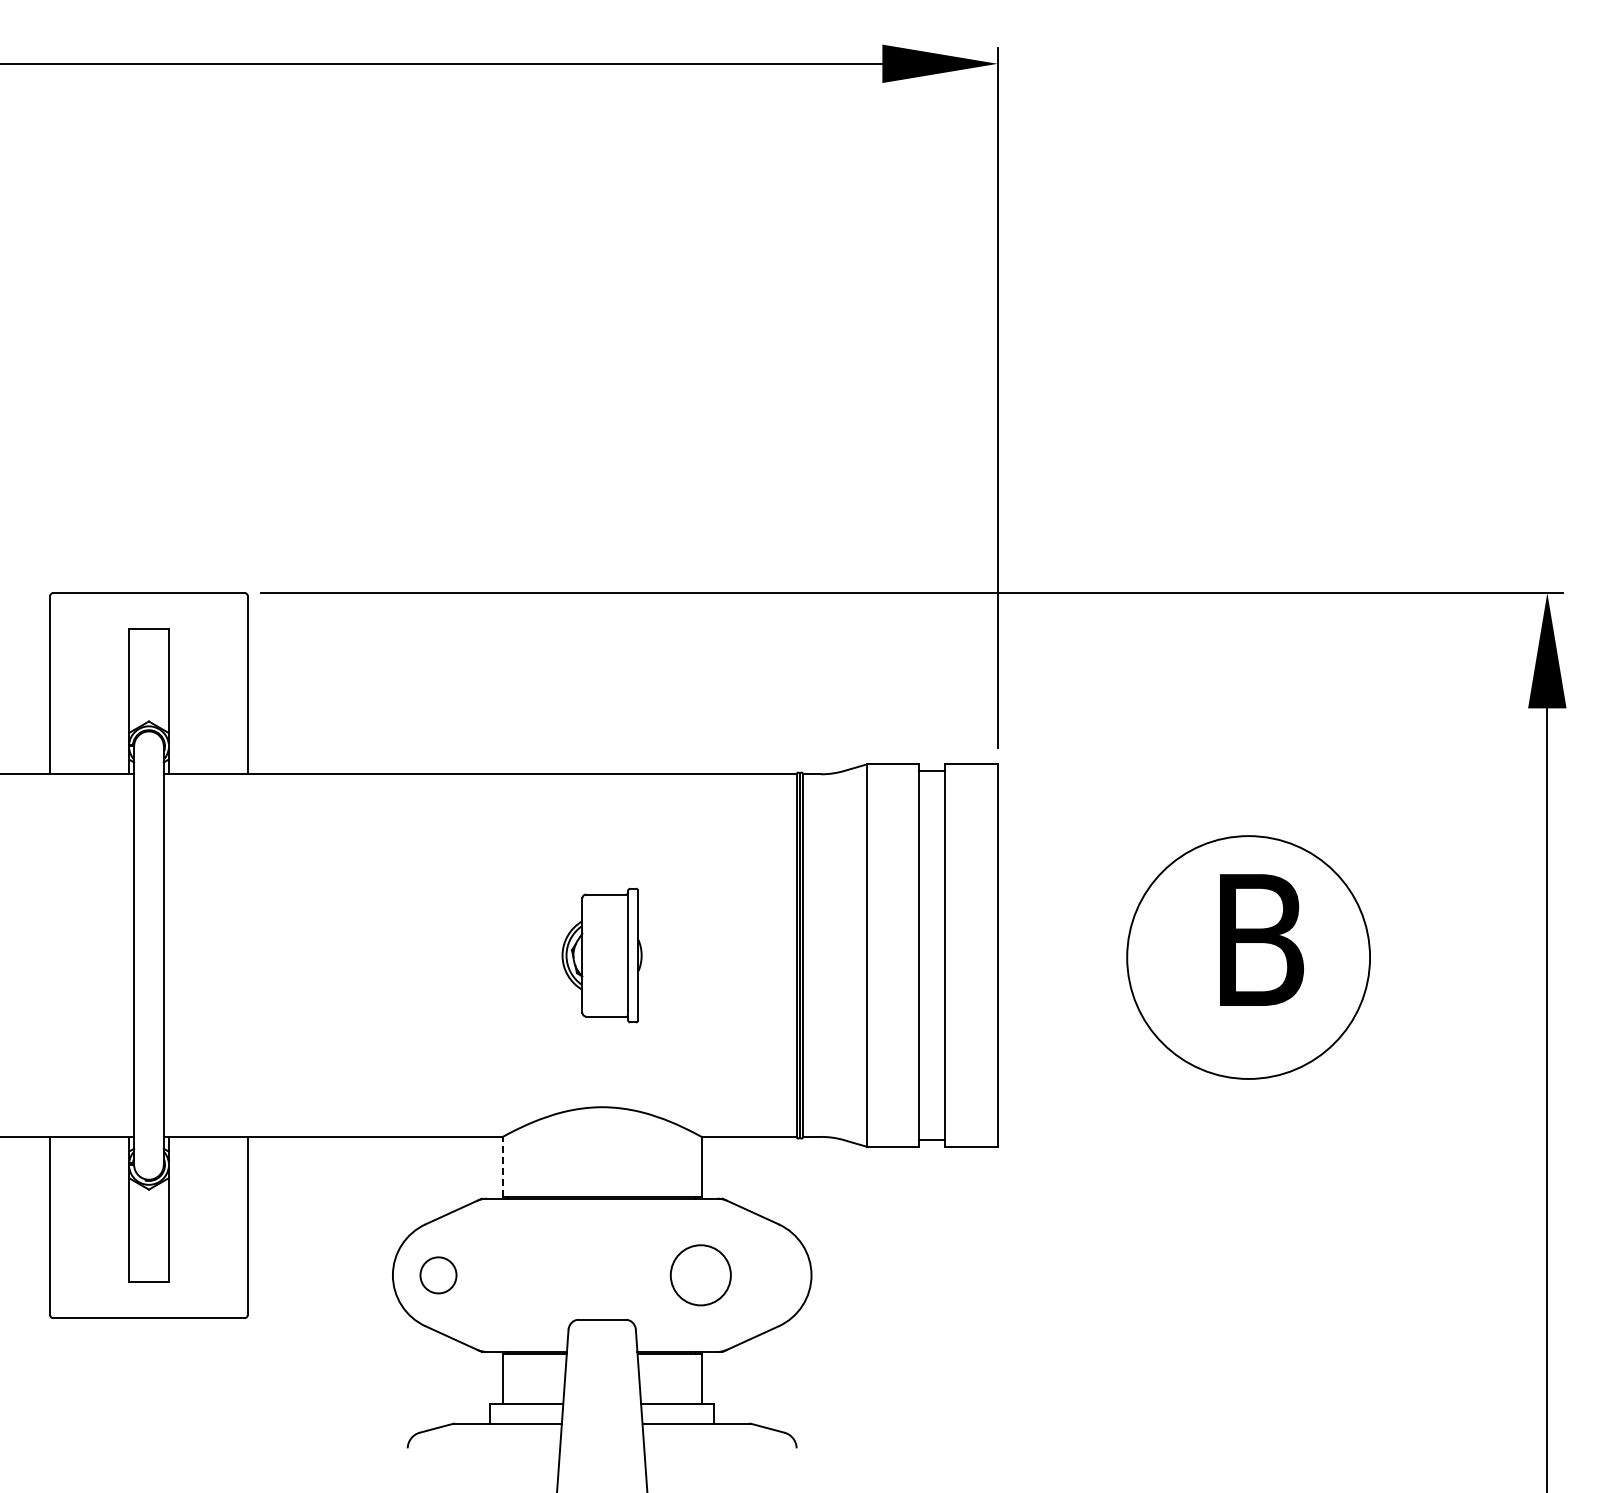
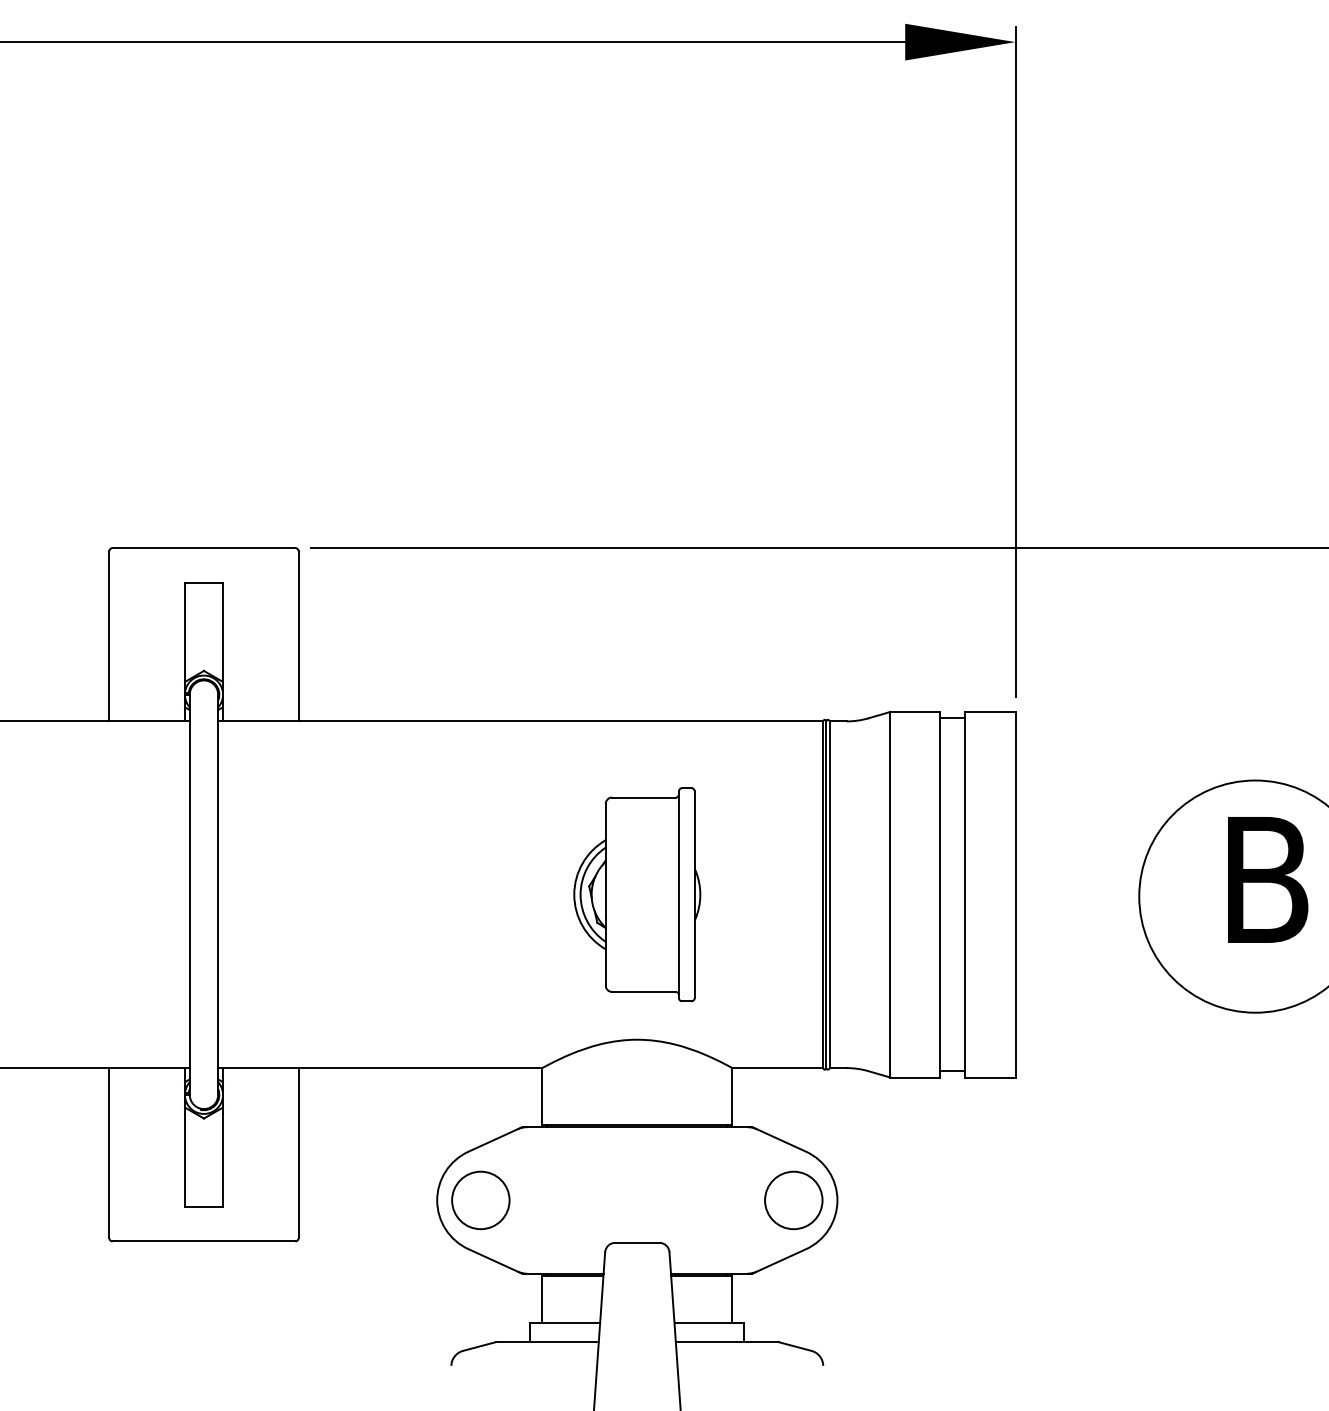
part: (601, 955) -> (636, 894), size x1.67
line: (502, 1166) -> (541, 1096), dashed -> solid
circle: (438, 1275) -> (480, 1200), size x1.67
circle: (700, 1275) -> (793, 1200), moved

